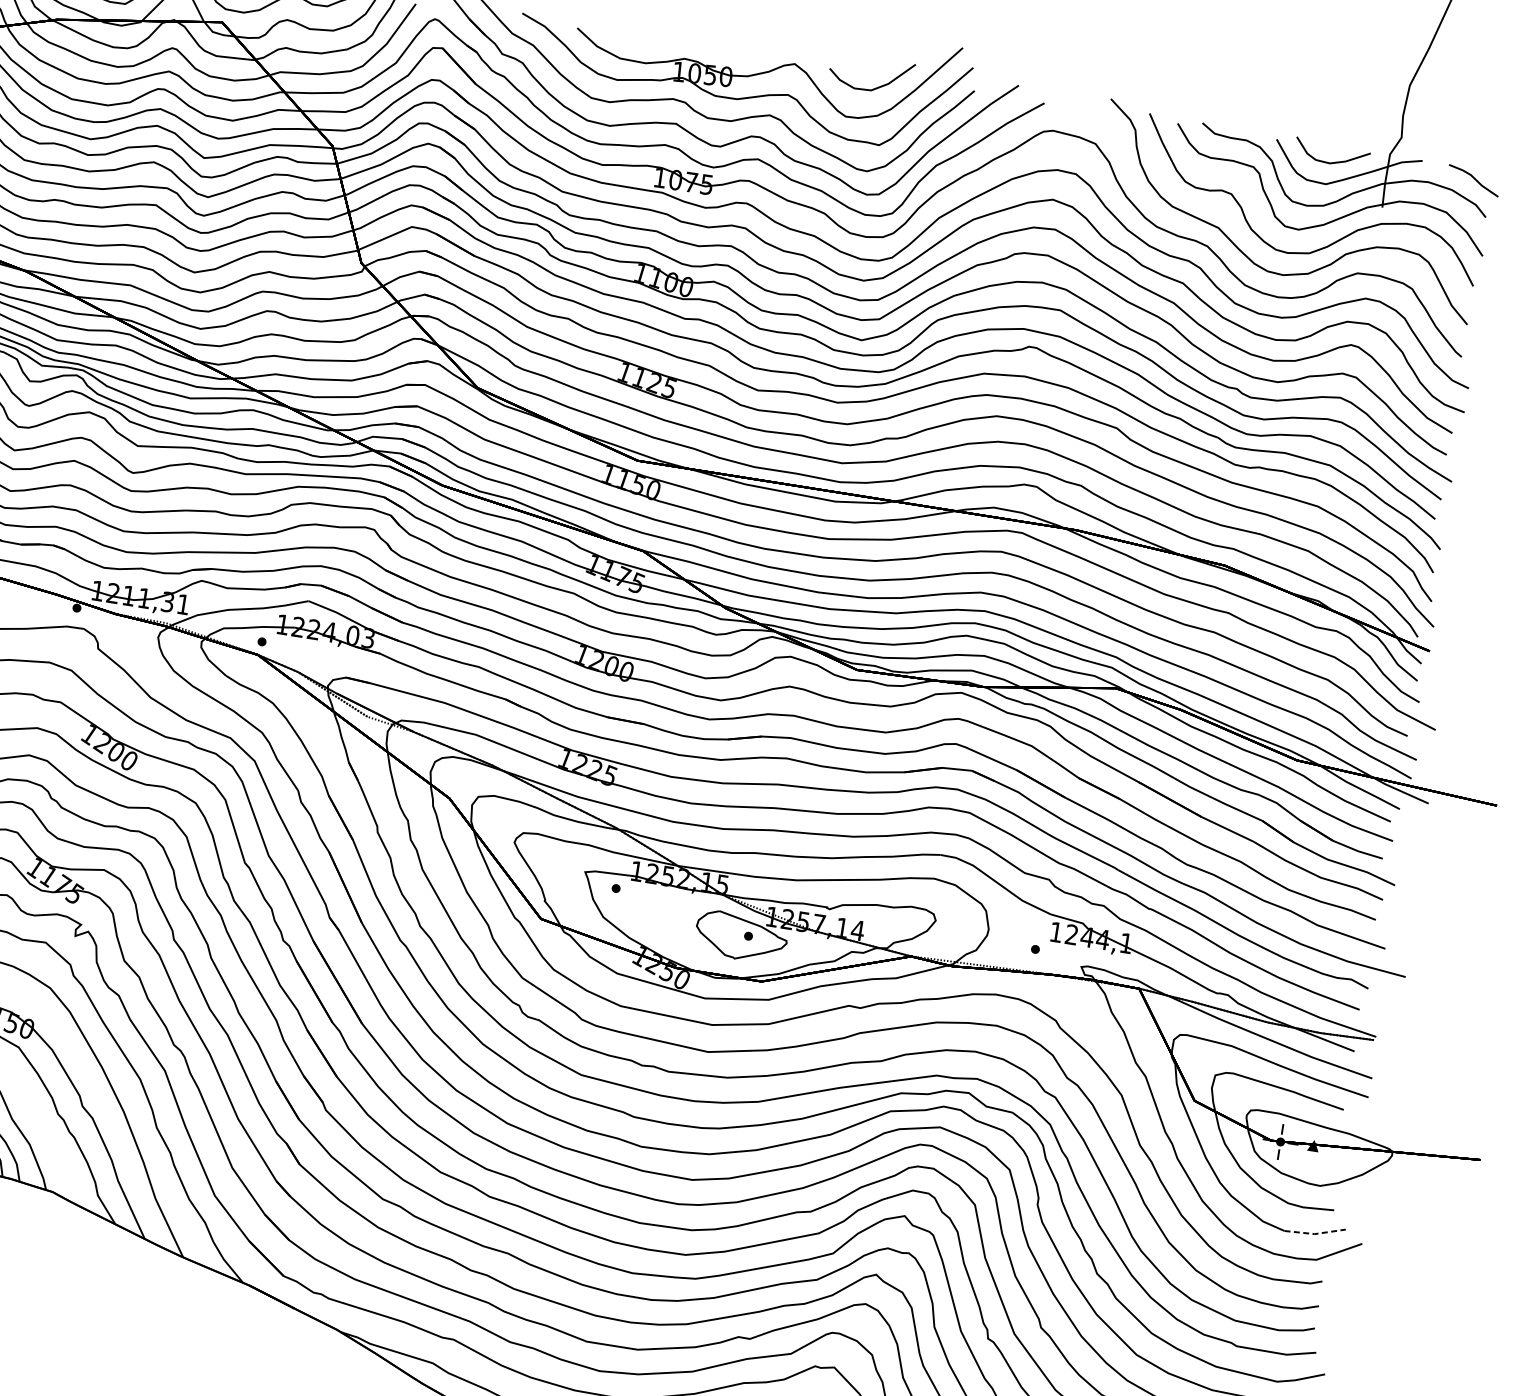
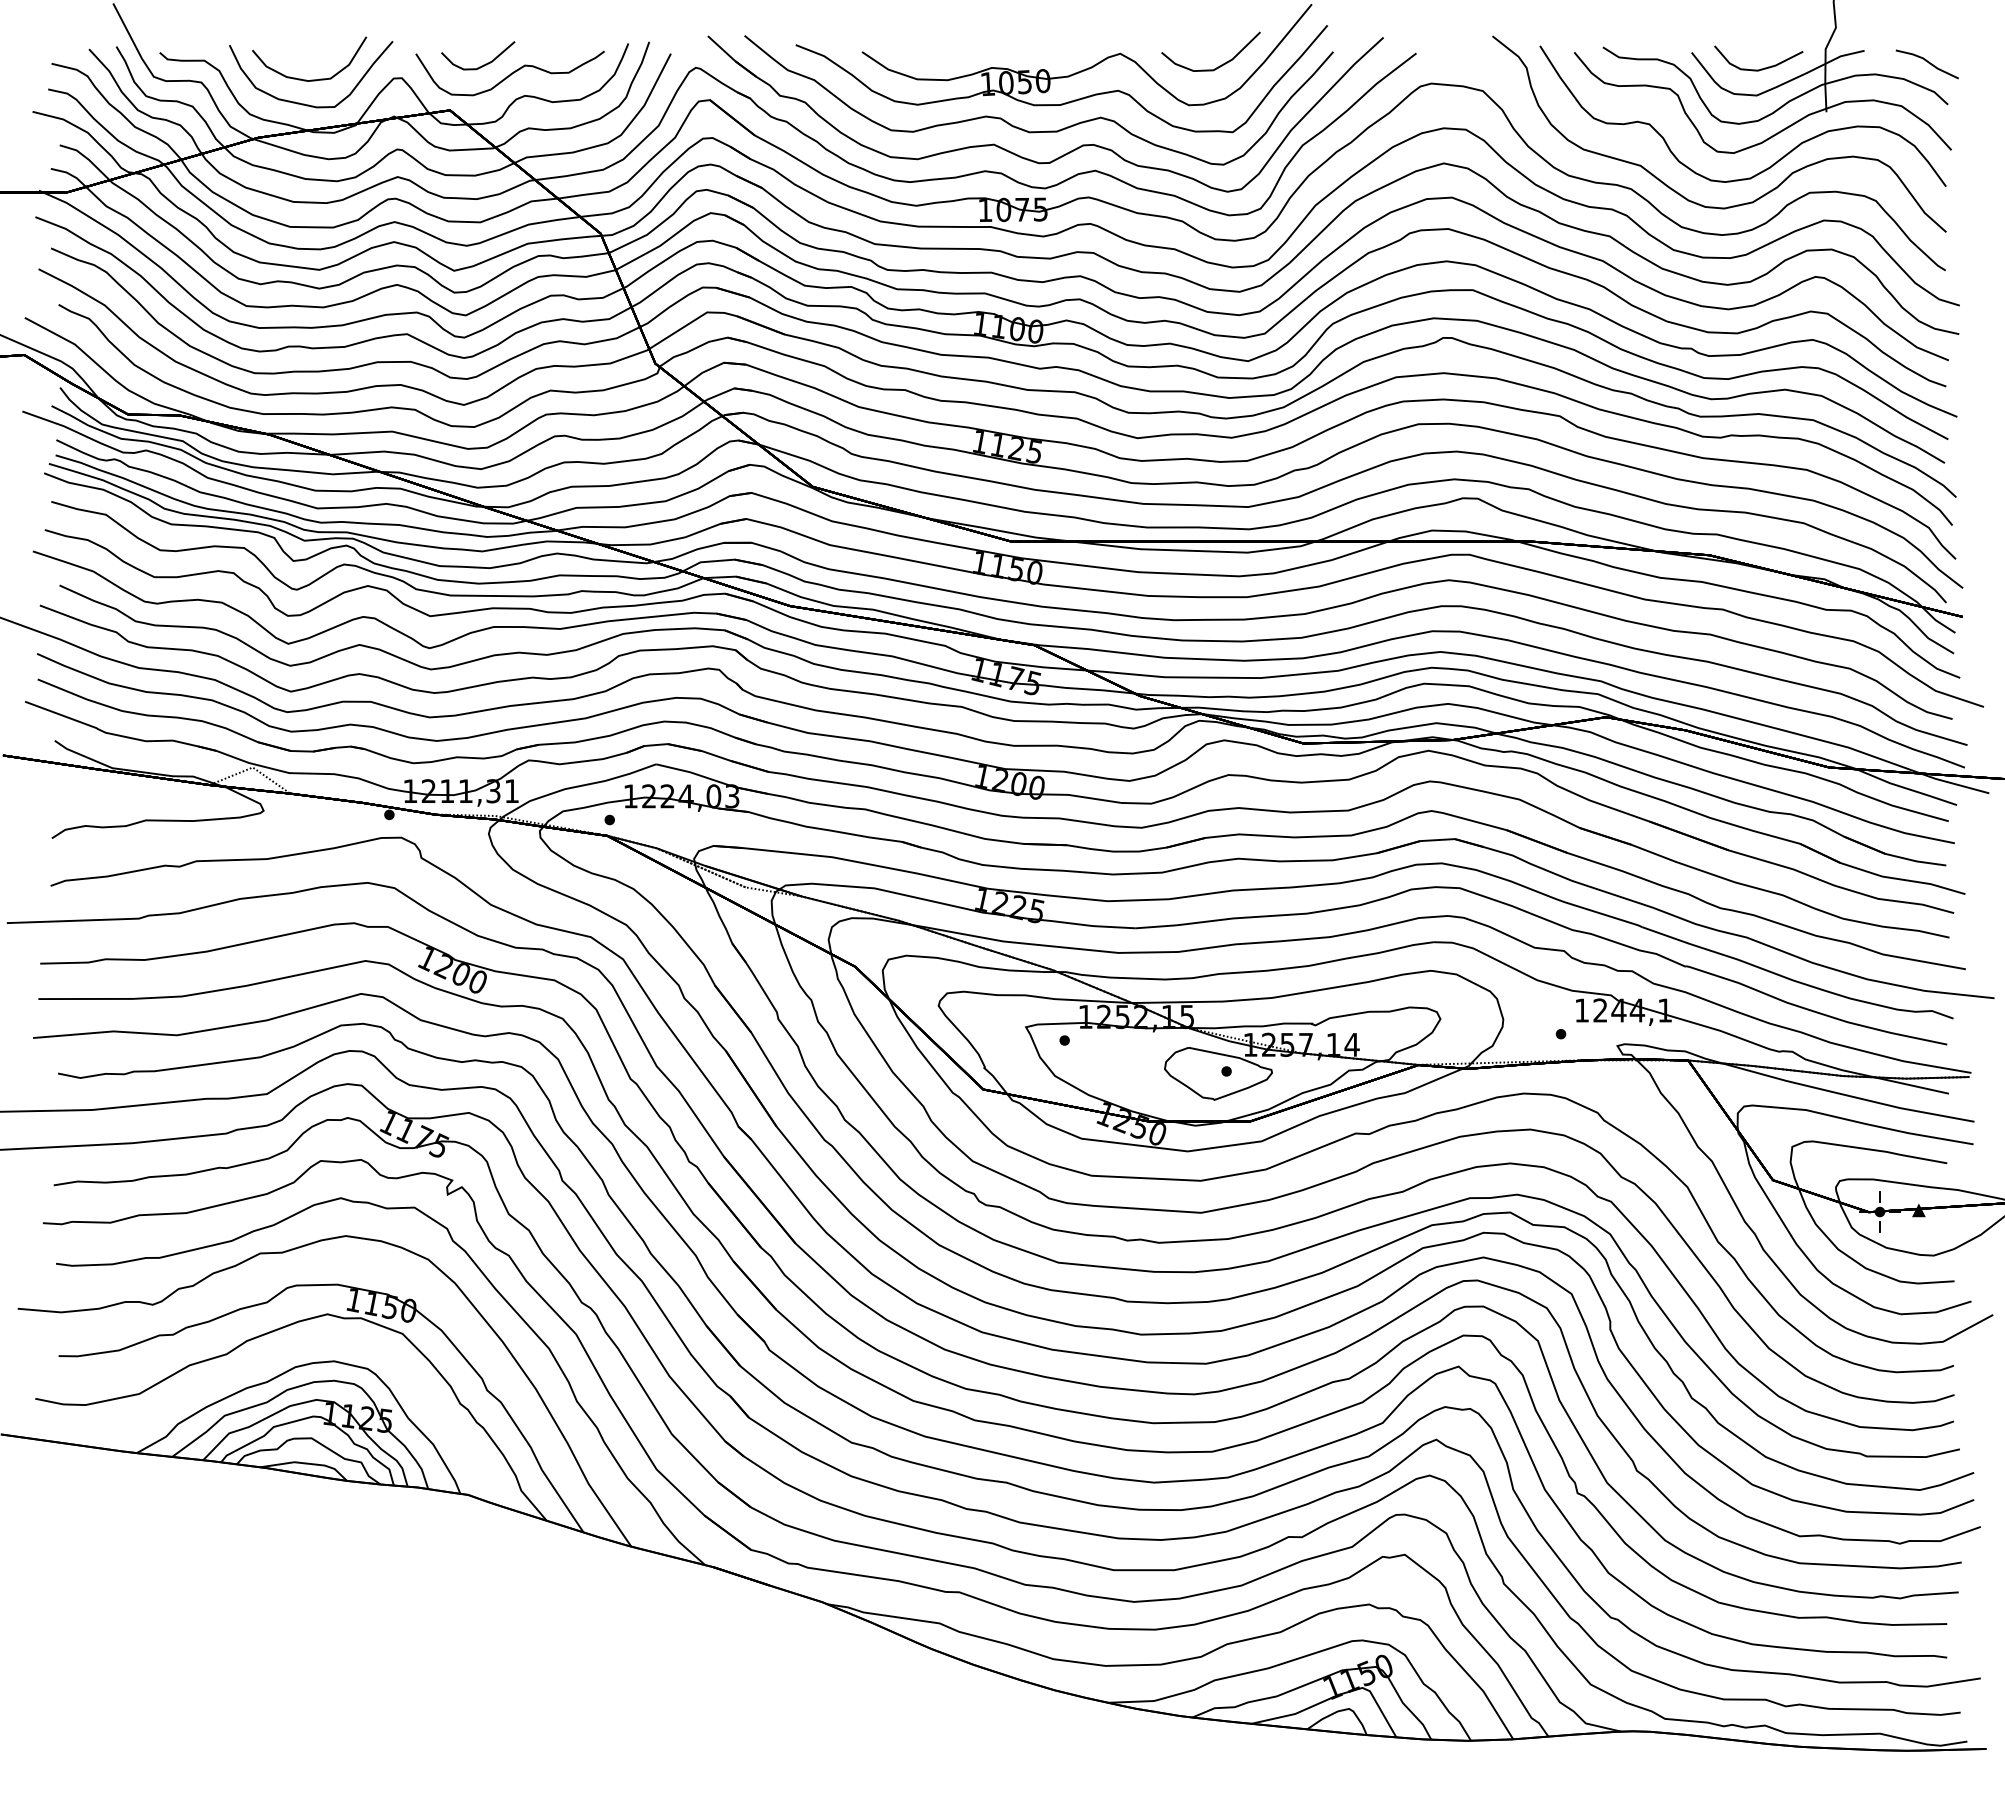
line: (1314, 1234) -> (1936, 1312), dashed -> solid

